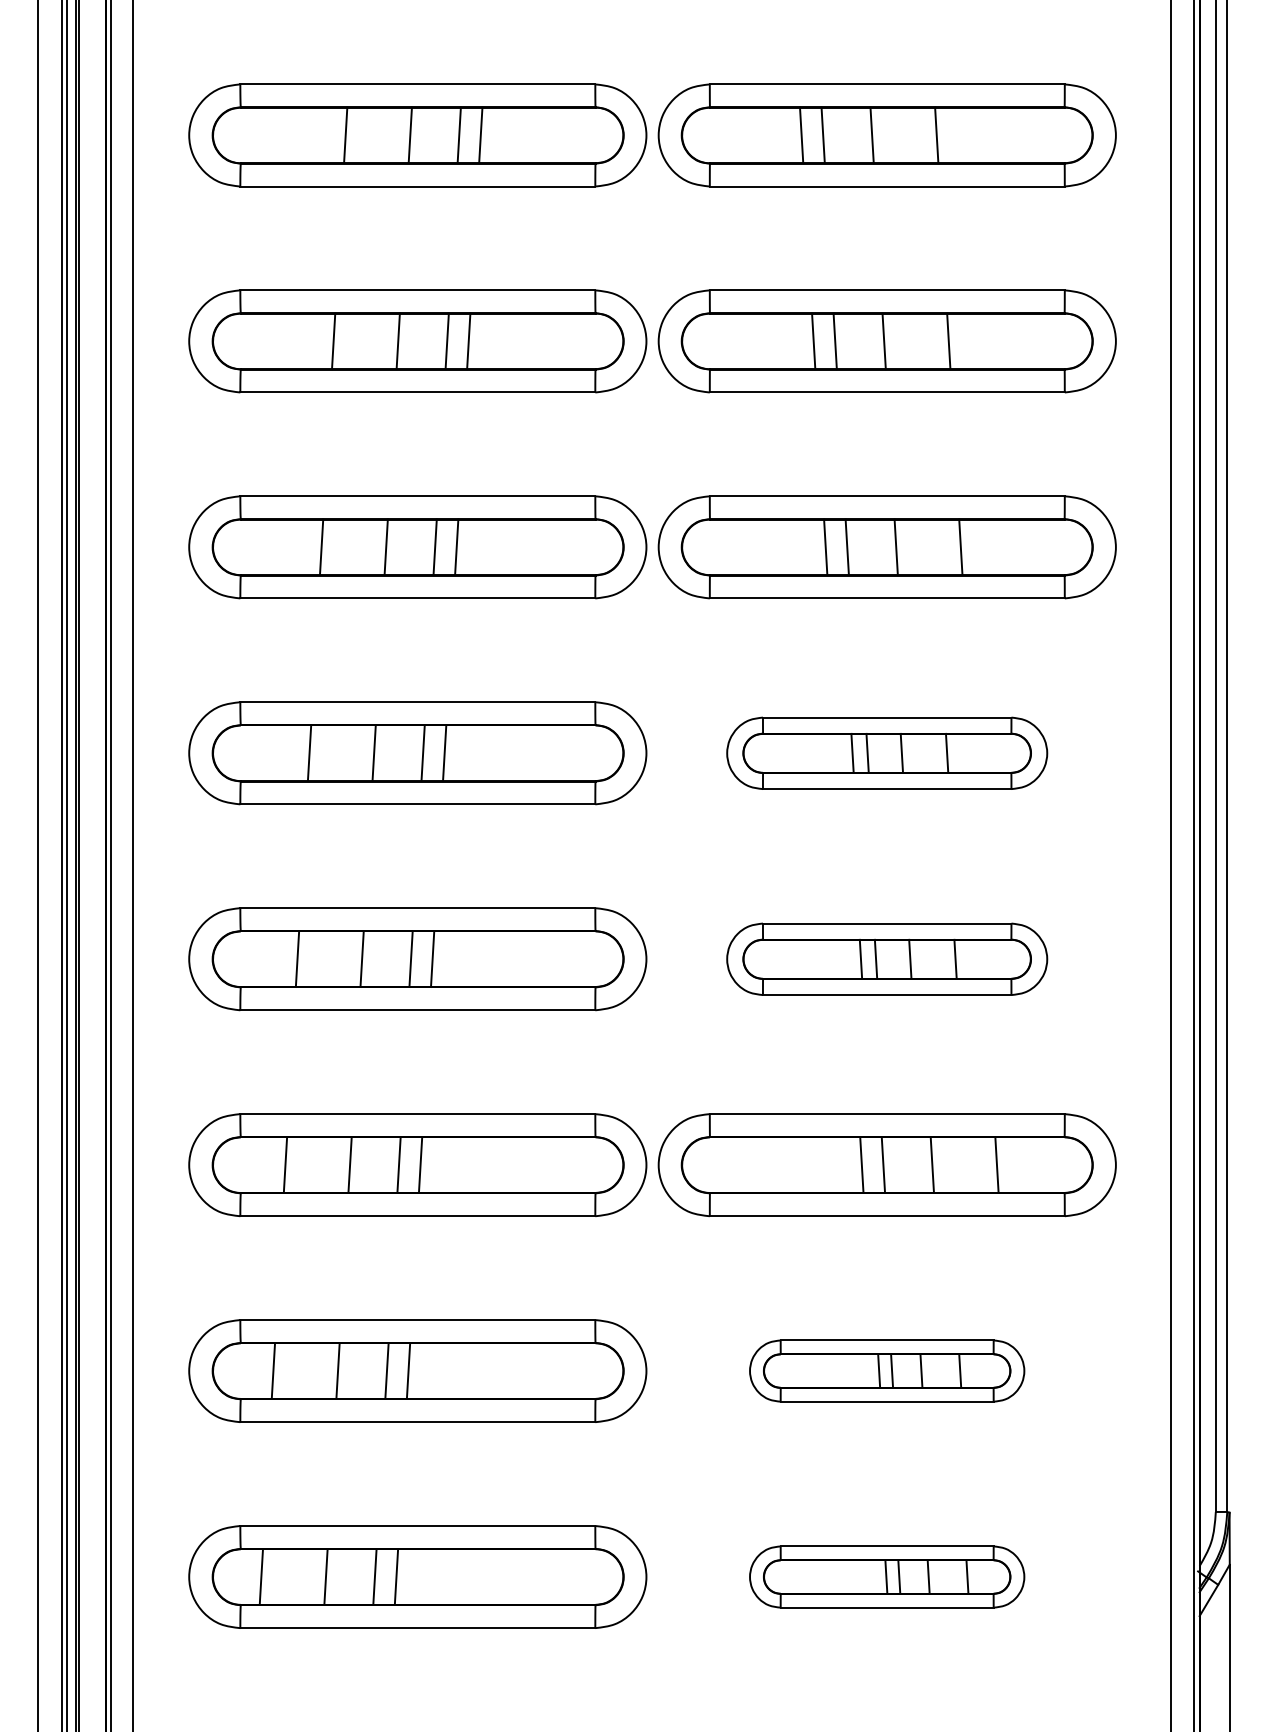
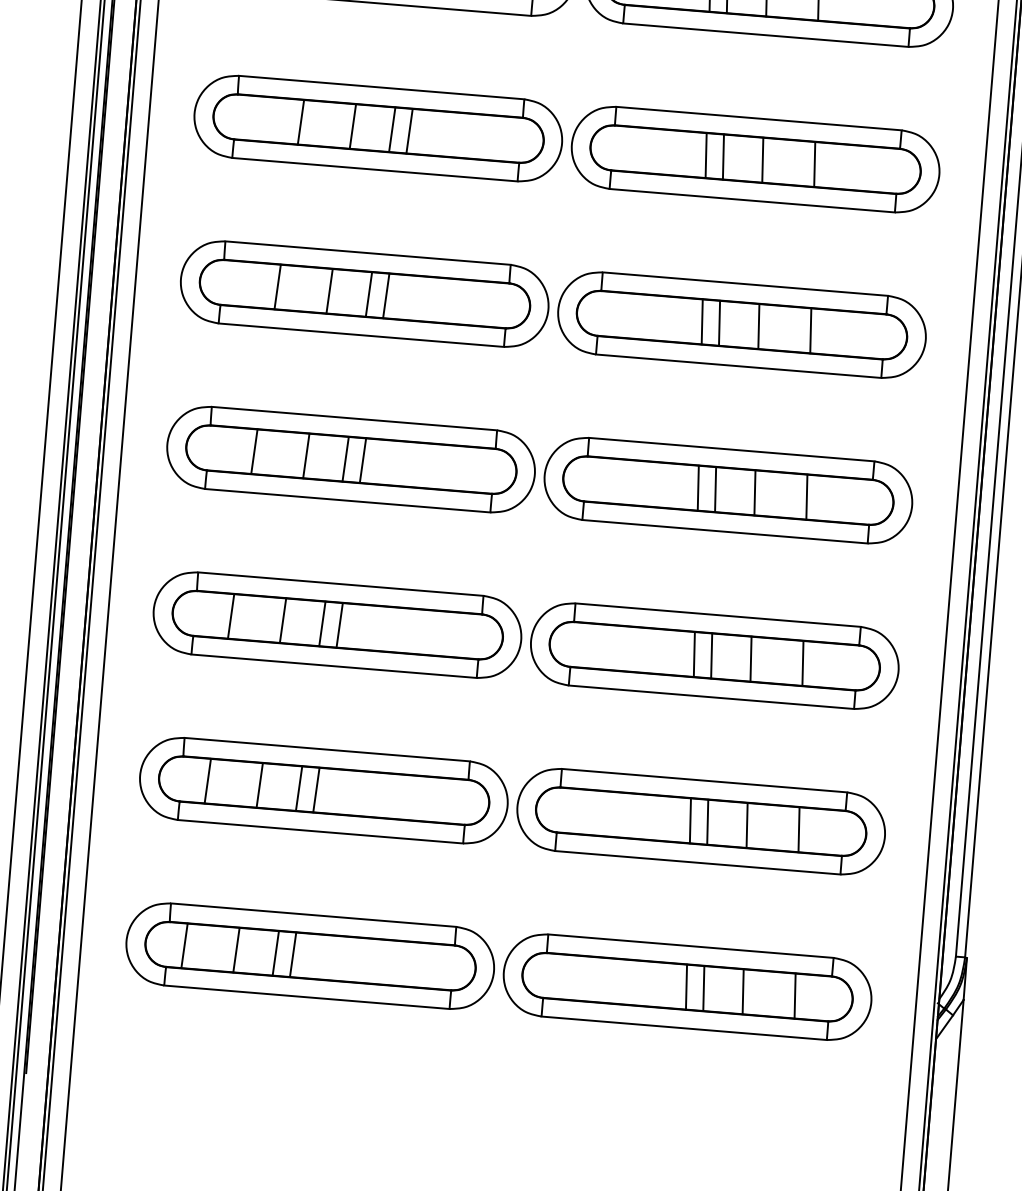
part: (886, 753) -> (741, 325), size x1.43
part: (886, 959) -> (727, 490), size x1.43
part: (886, 1370) -> (700, 821), size x1.67
part: (886, 1576) -> (686, 986), size x1.67

